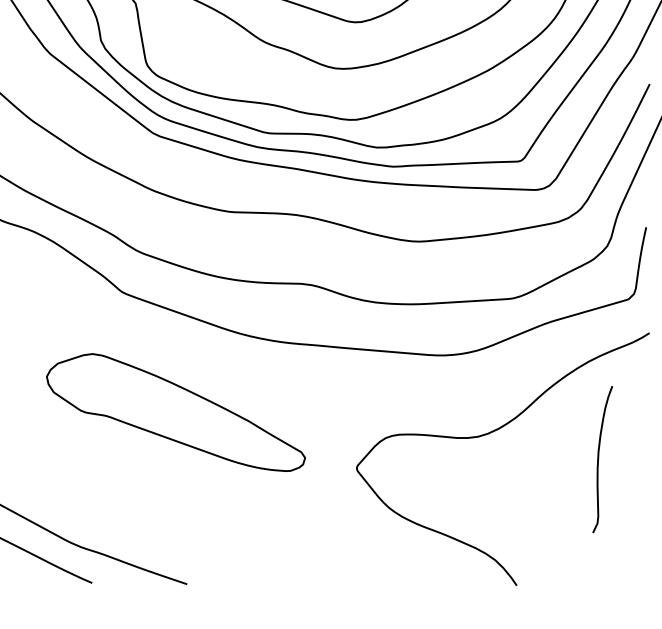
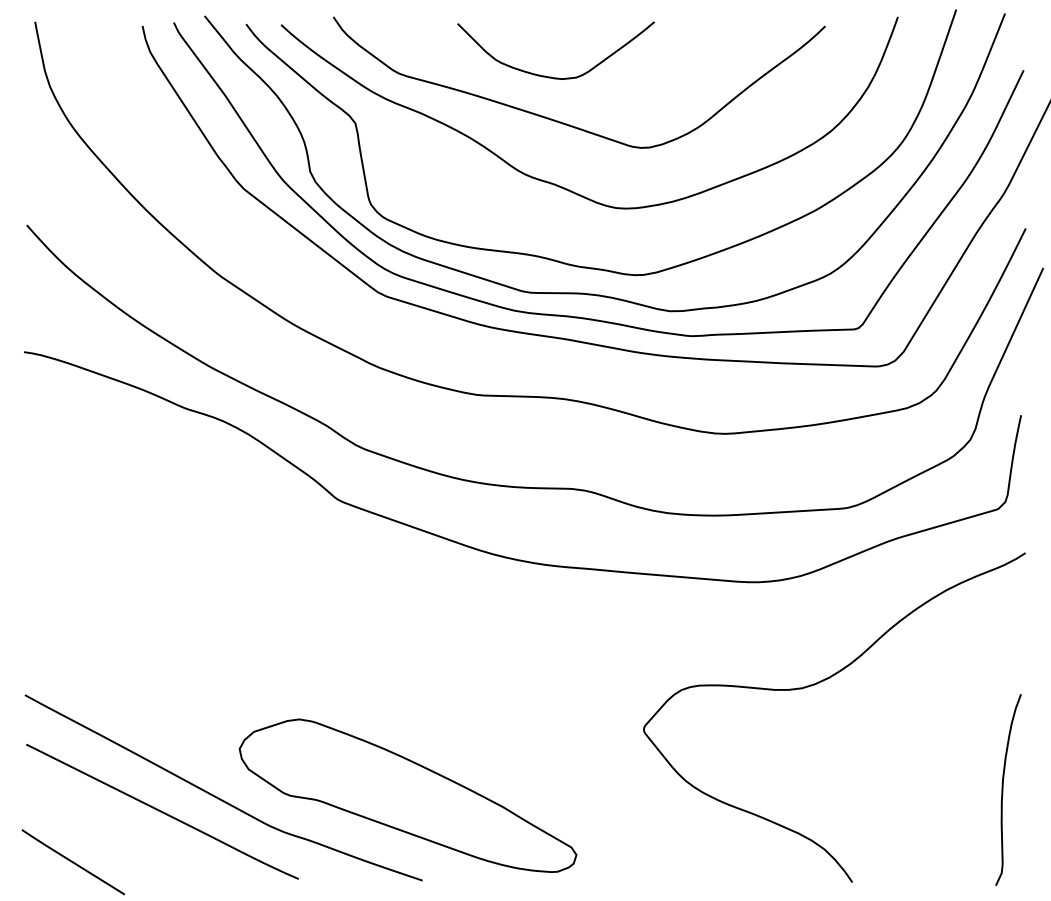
part: (175, 412) -> (407, 795), moved
curve: (598, 459) -> (1003, 789), moved

